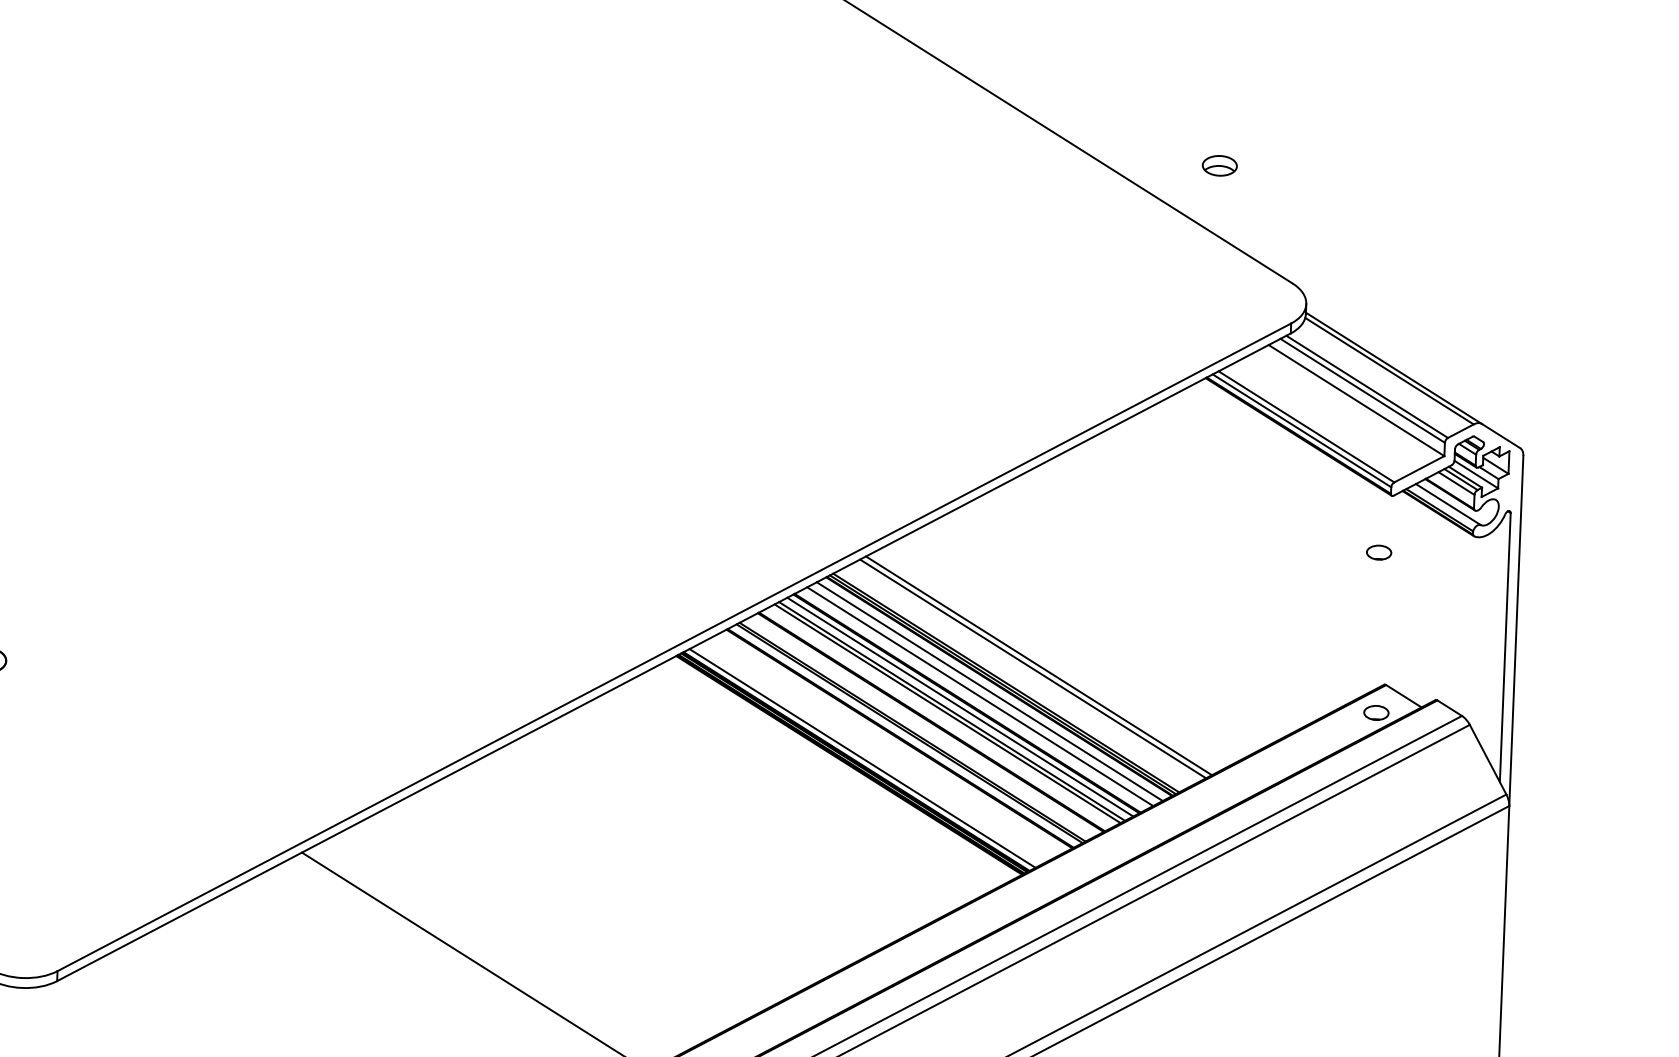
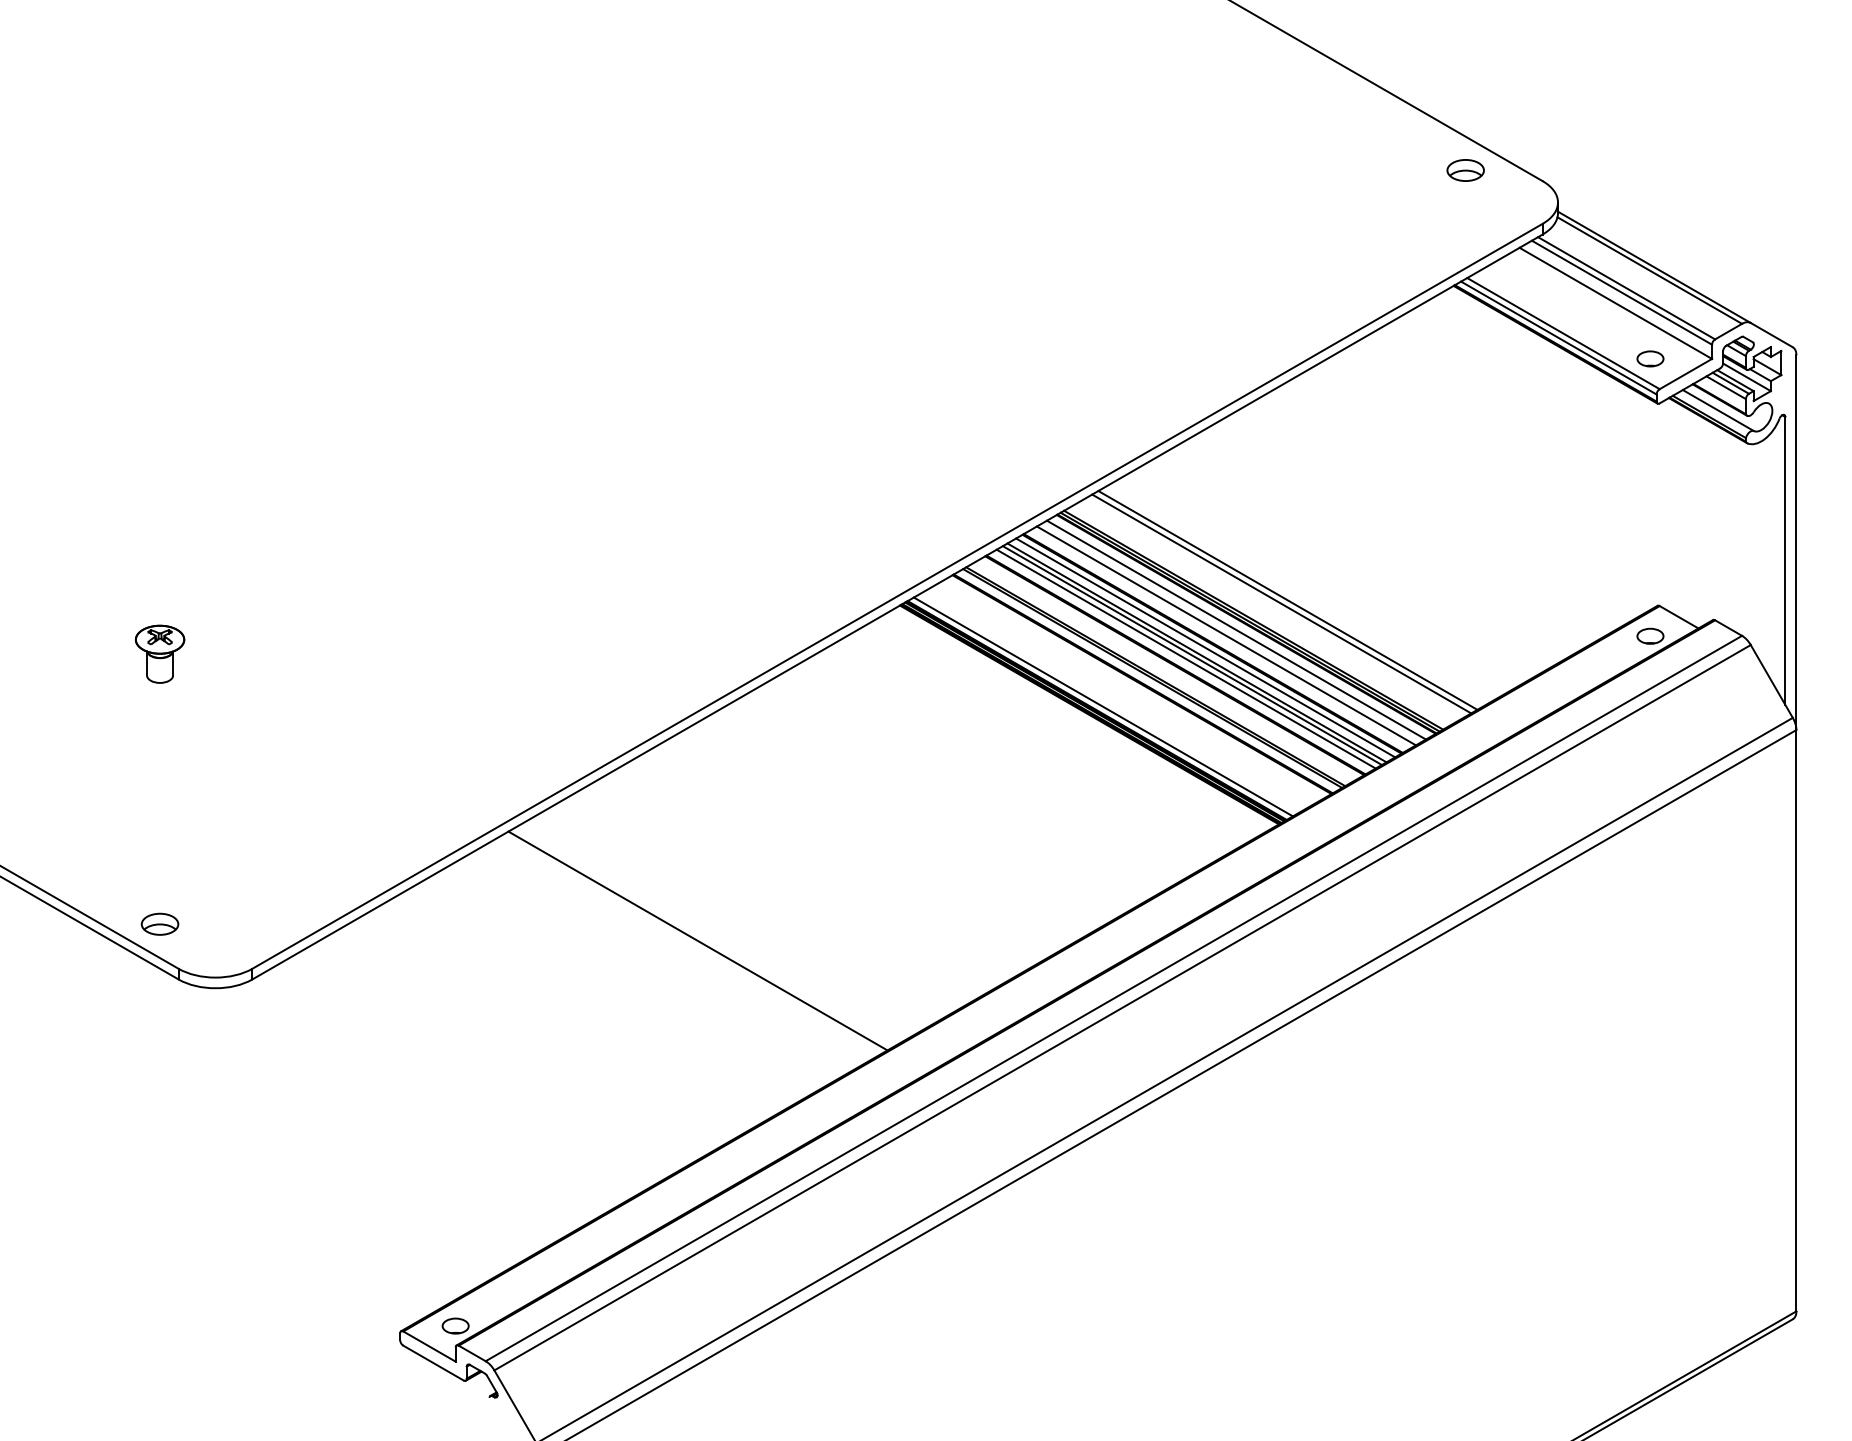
part: (1219, 165) -> (1465, 170), moved
part: (1379, 552) -> (1650, 358), moved
line: (941, 716) -> (1185, 658), added

